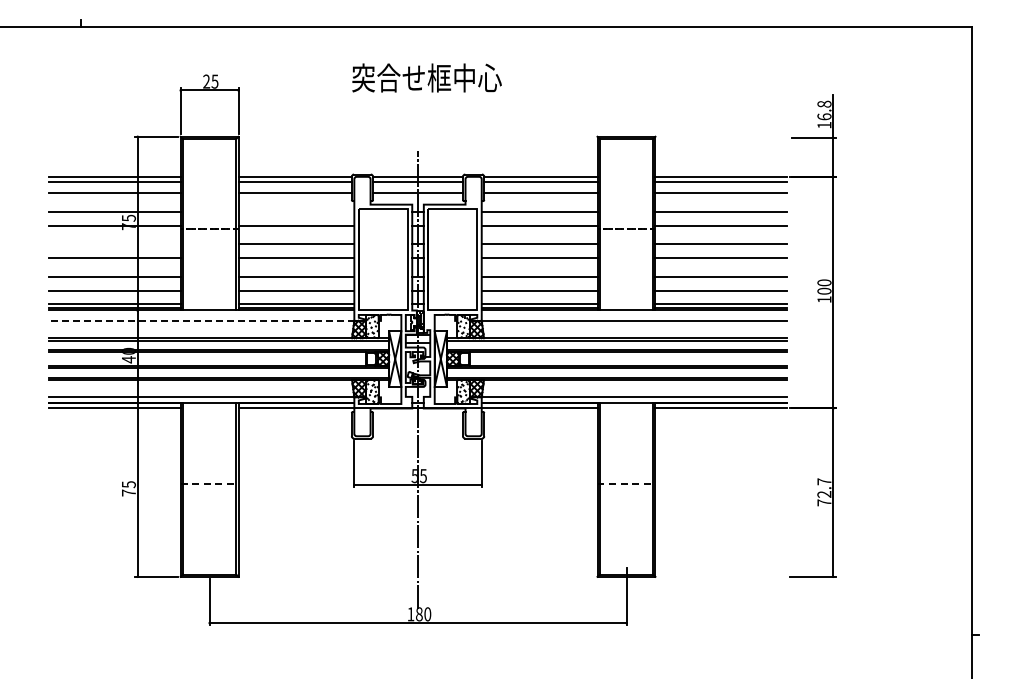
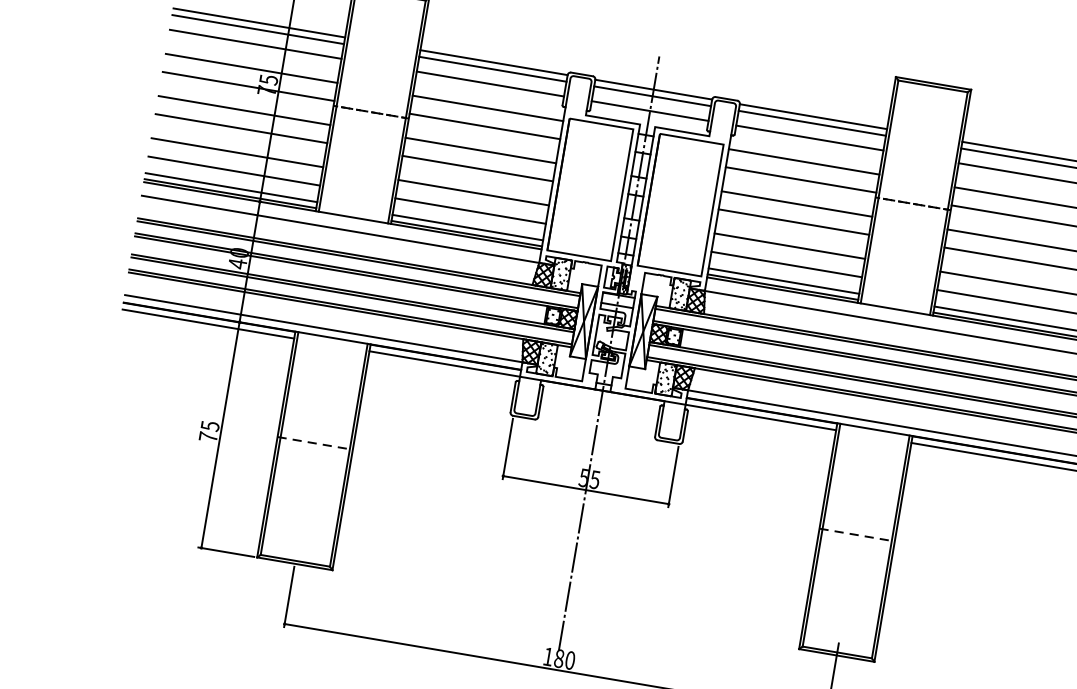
line: (296, 211) -> (488, 107), added
line: (114, 244) -> (244, 110), added
line: (201, 320) -> (340, 228), dashed -> solid

